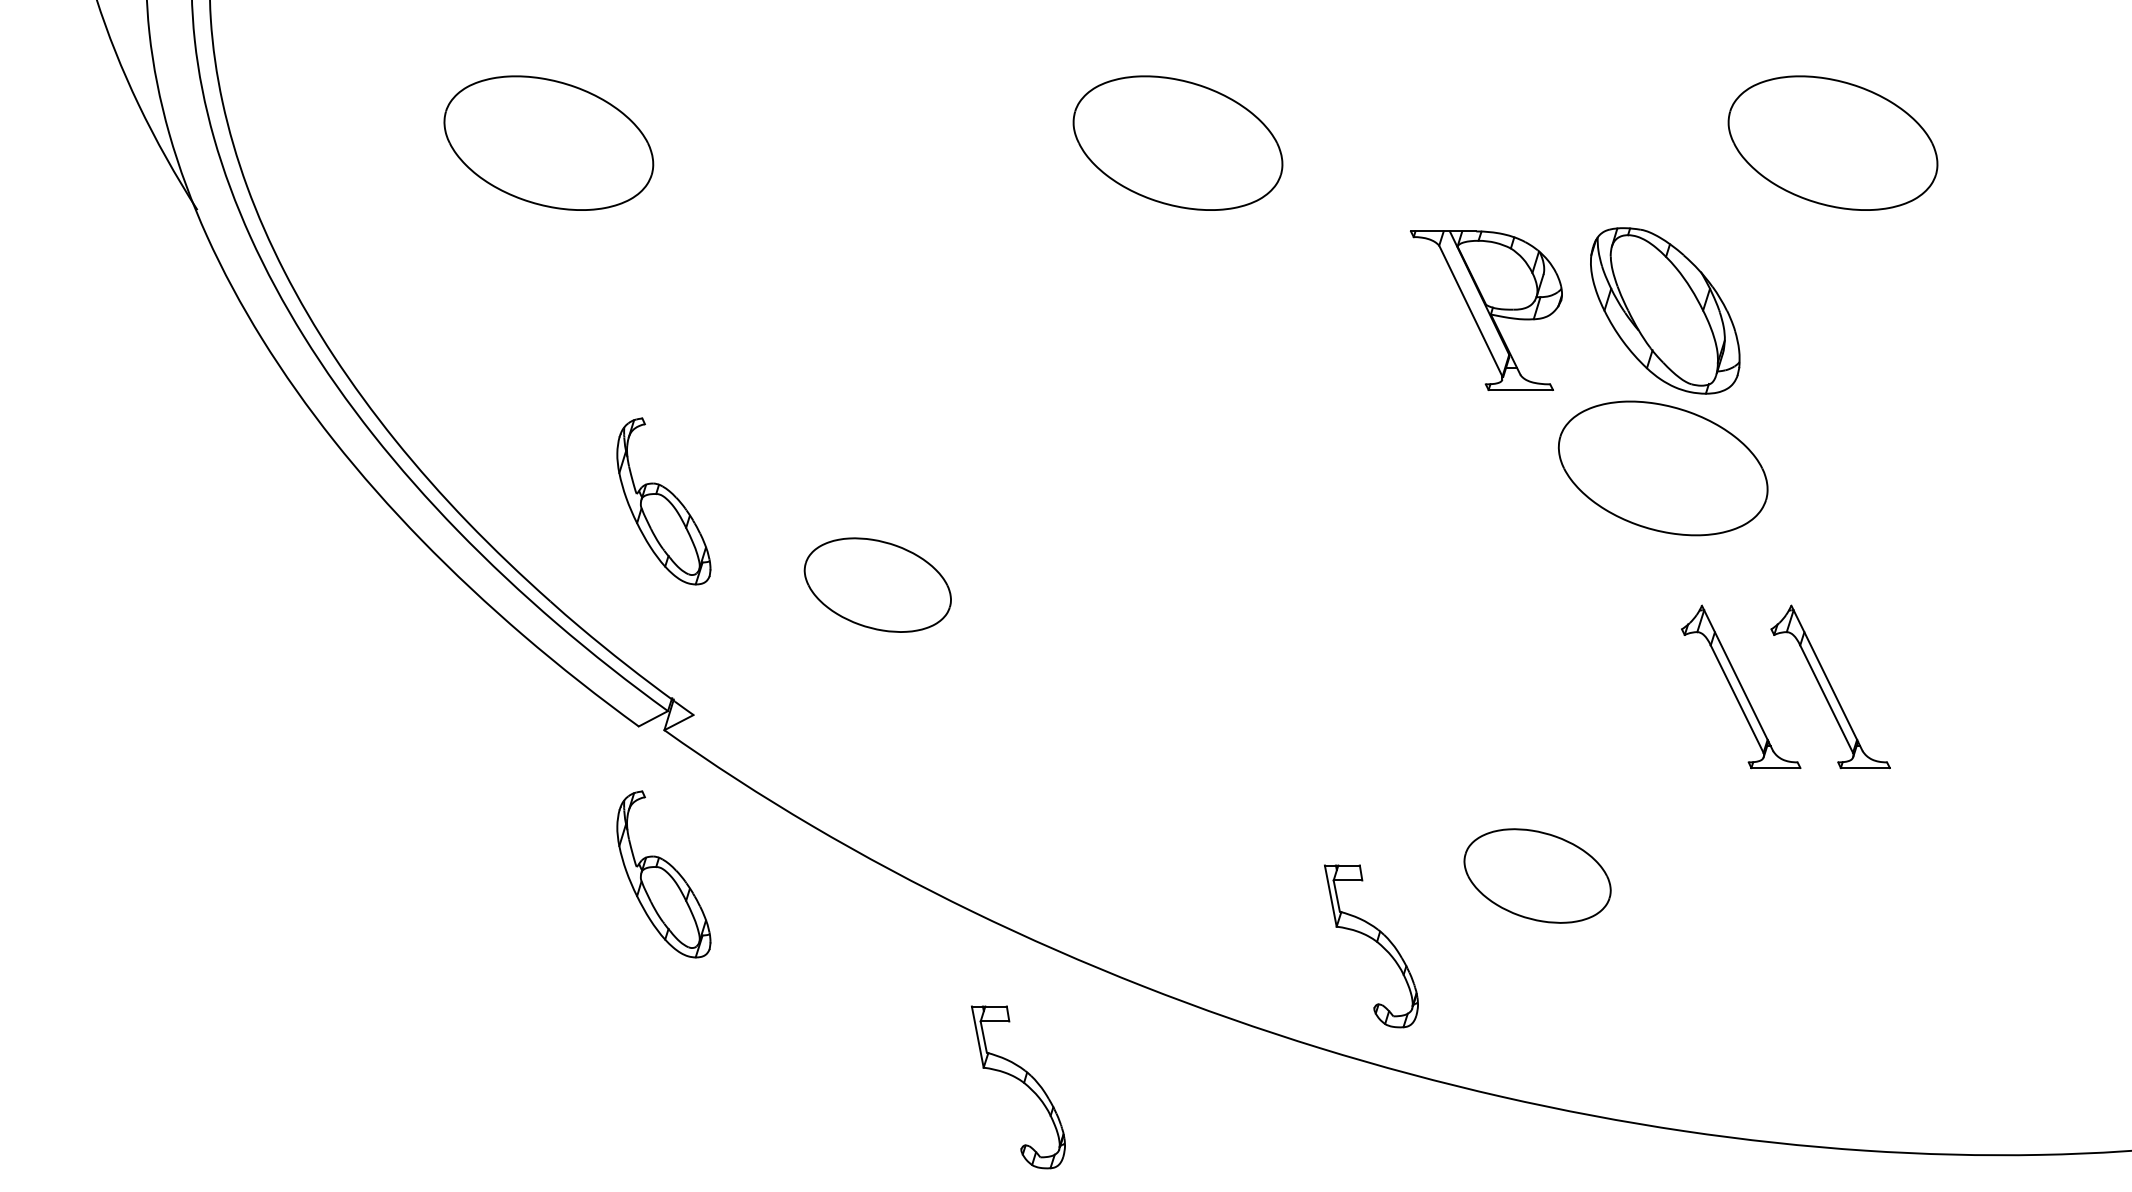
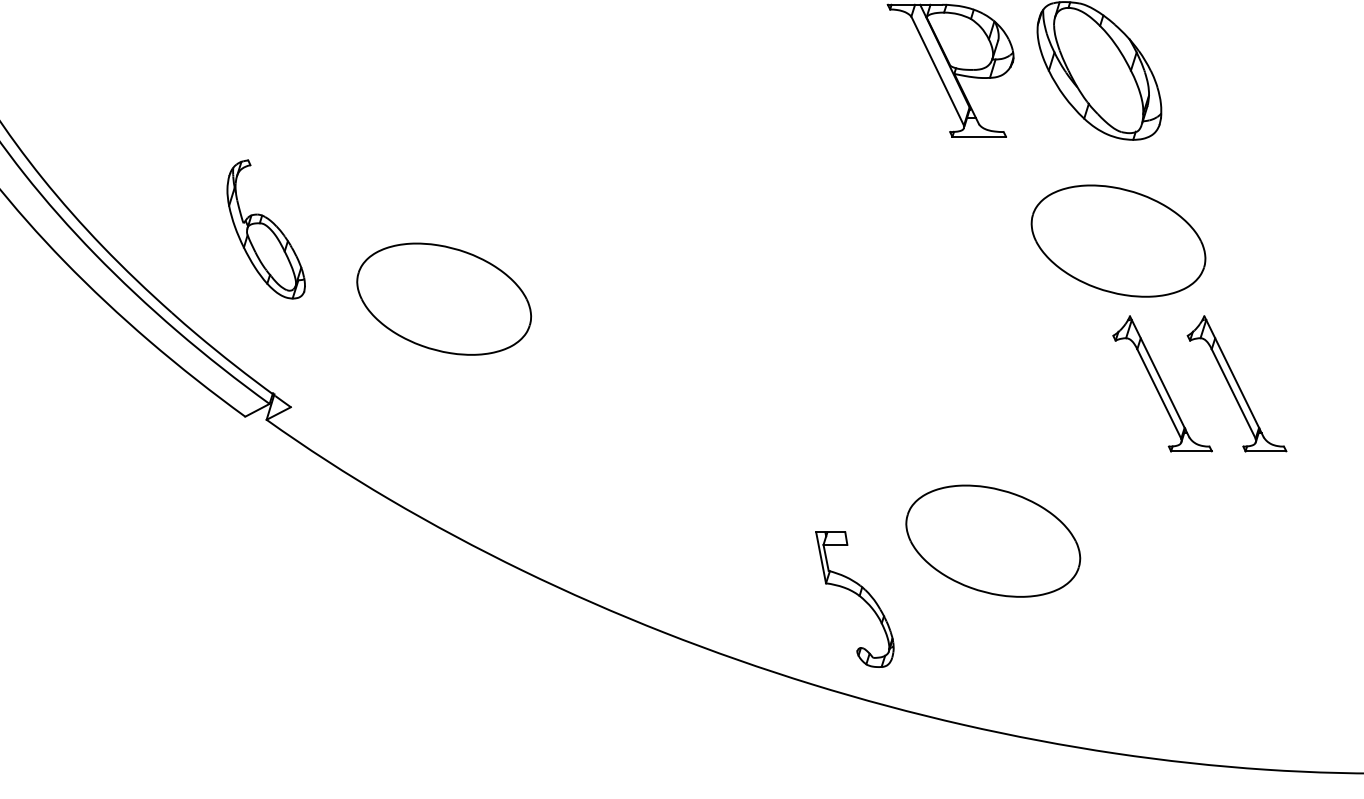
part: (1662, 468) -> (1117, 241), moved
part: (877, 584) -> (443, 298), size x1.43
part: (663, 874) -> (265, 539), removed
part: (1537, 875) -> (993, 540), size x1.43
part: (1018, 1087) -> (561, 717), removed

